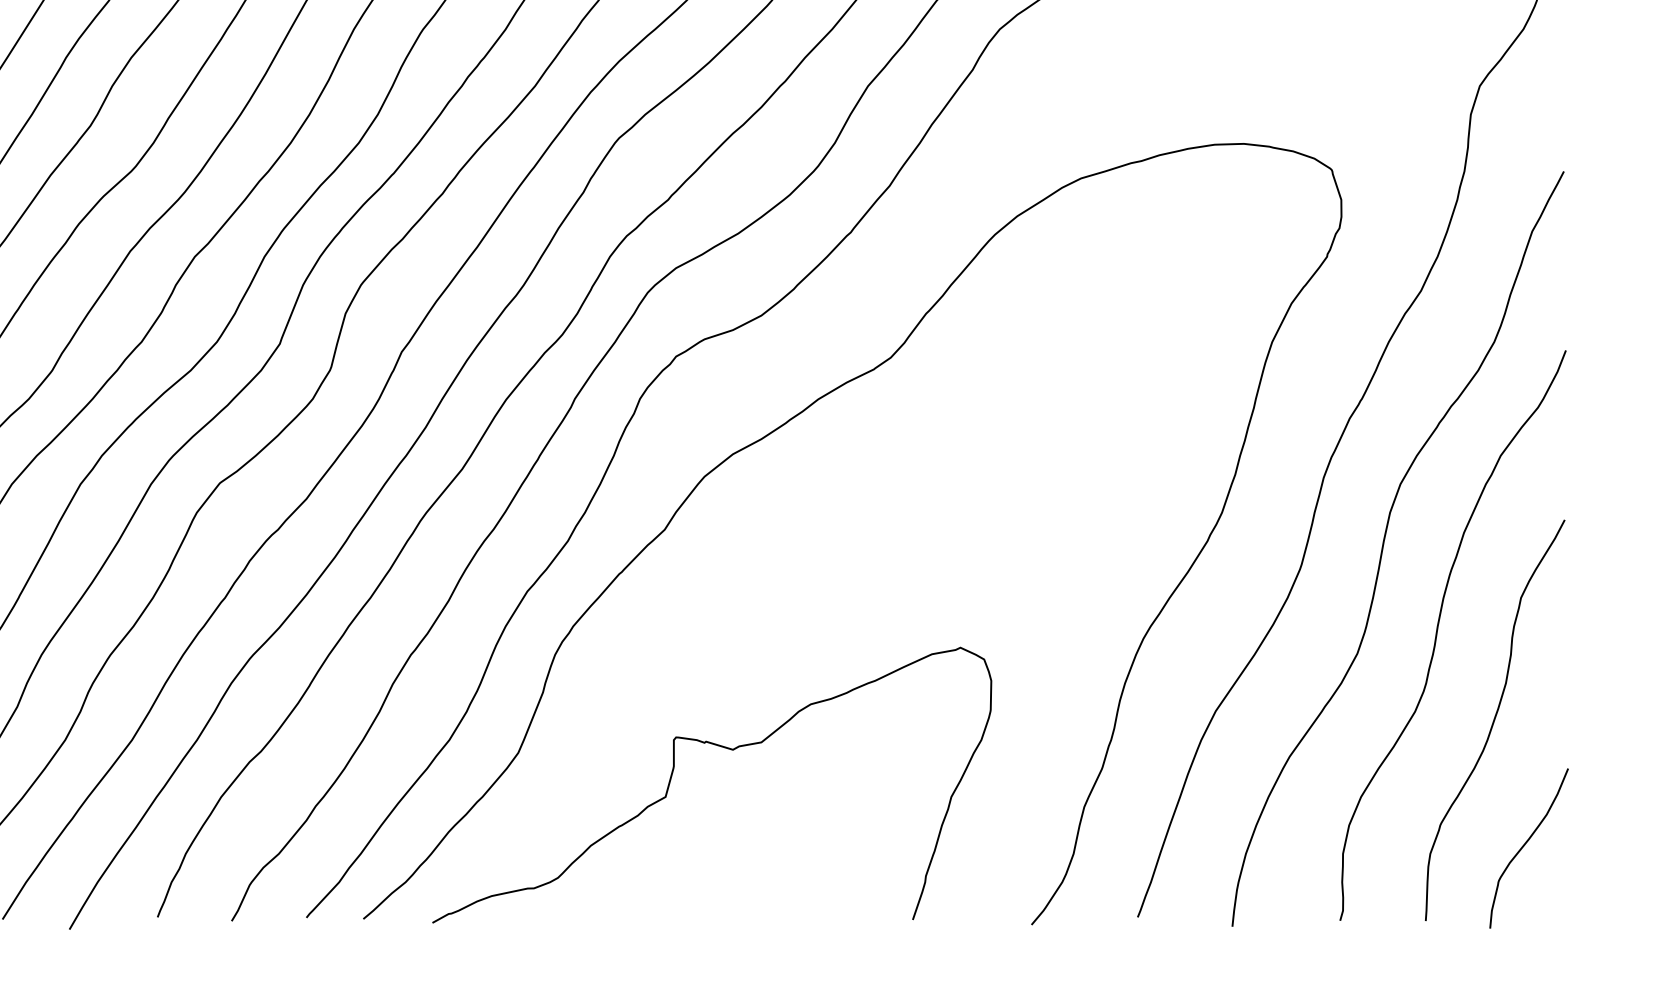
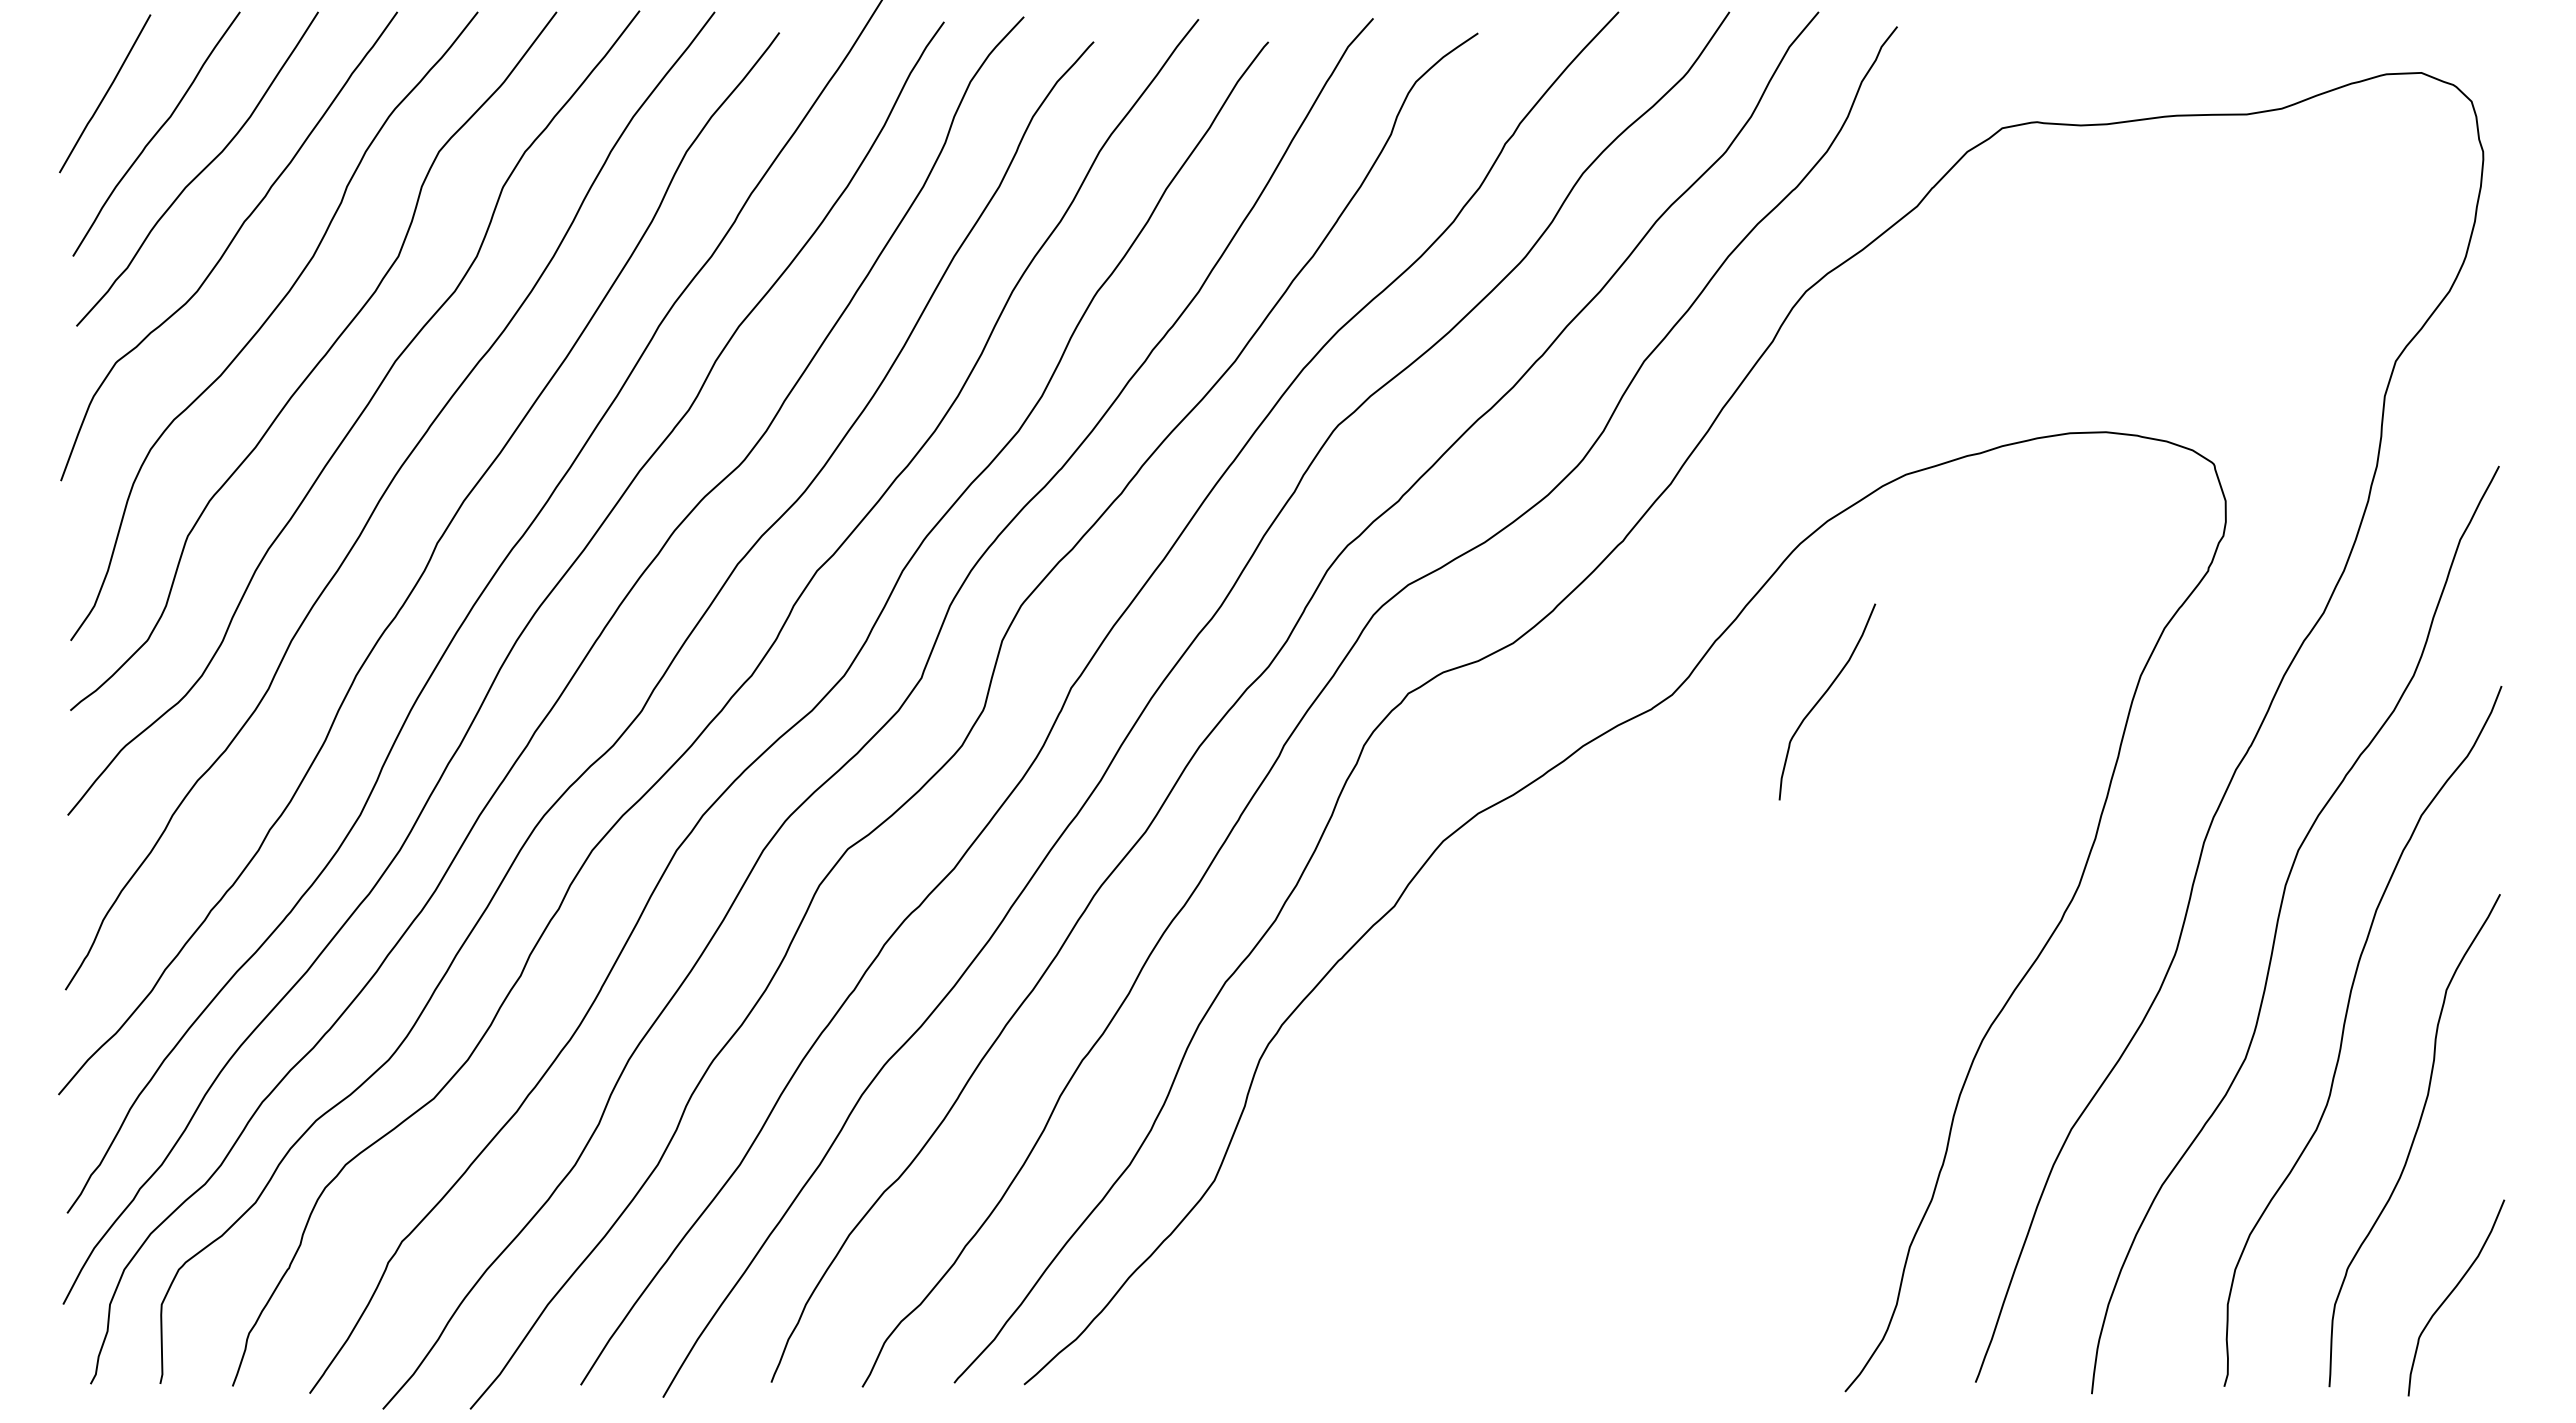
curve: (1012, 361) -> (1821, 699), added
curve: (723, 748) -> (1466, 1174), removed

